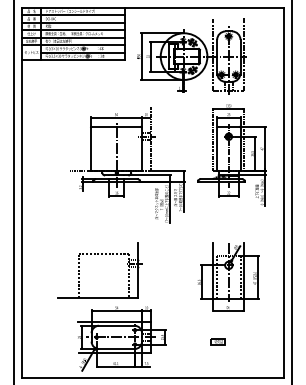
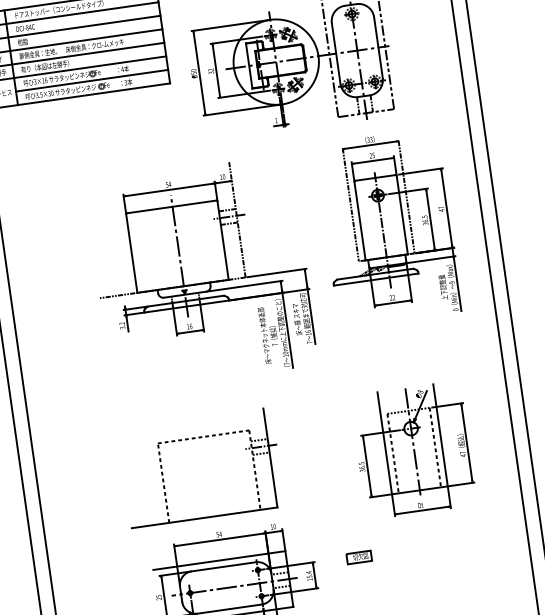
part: (98, 254) -> (193, 439), moved
part: (217, 341) -> (358, 556), moved

